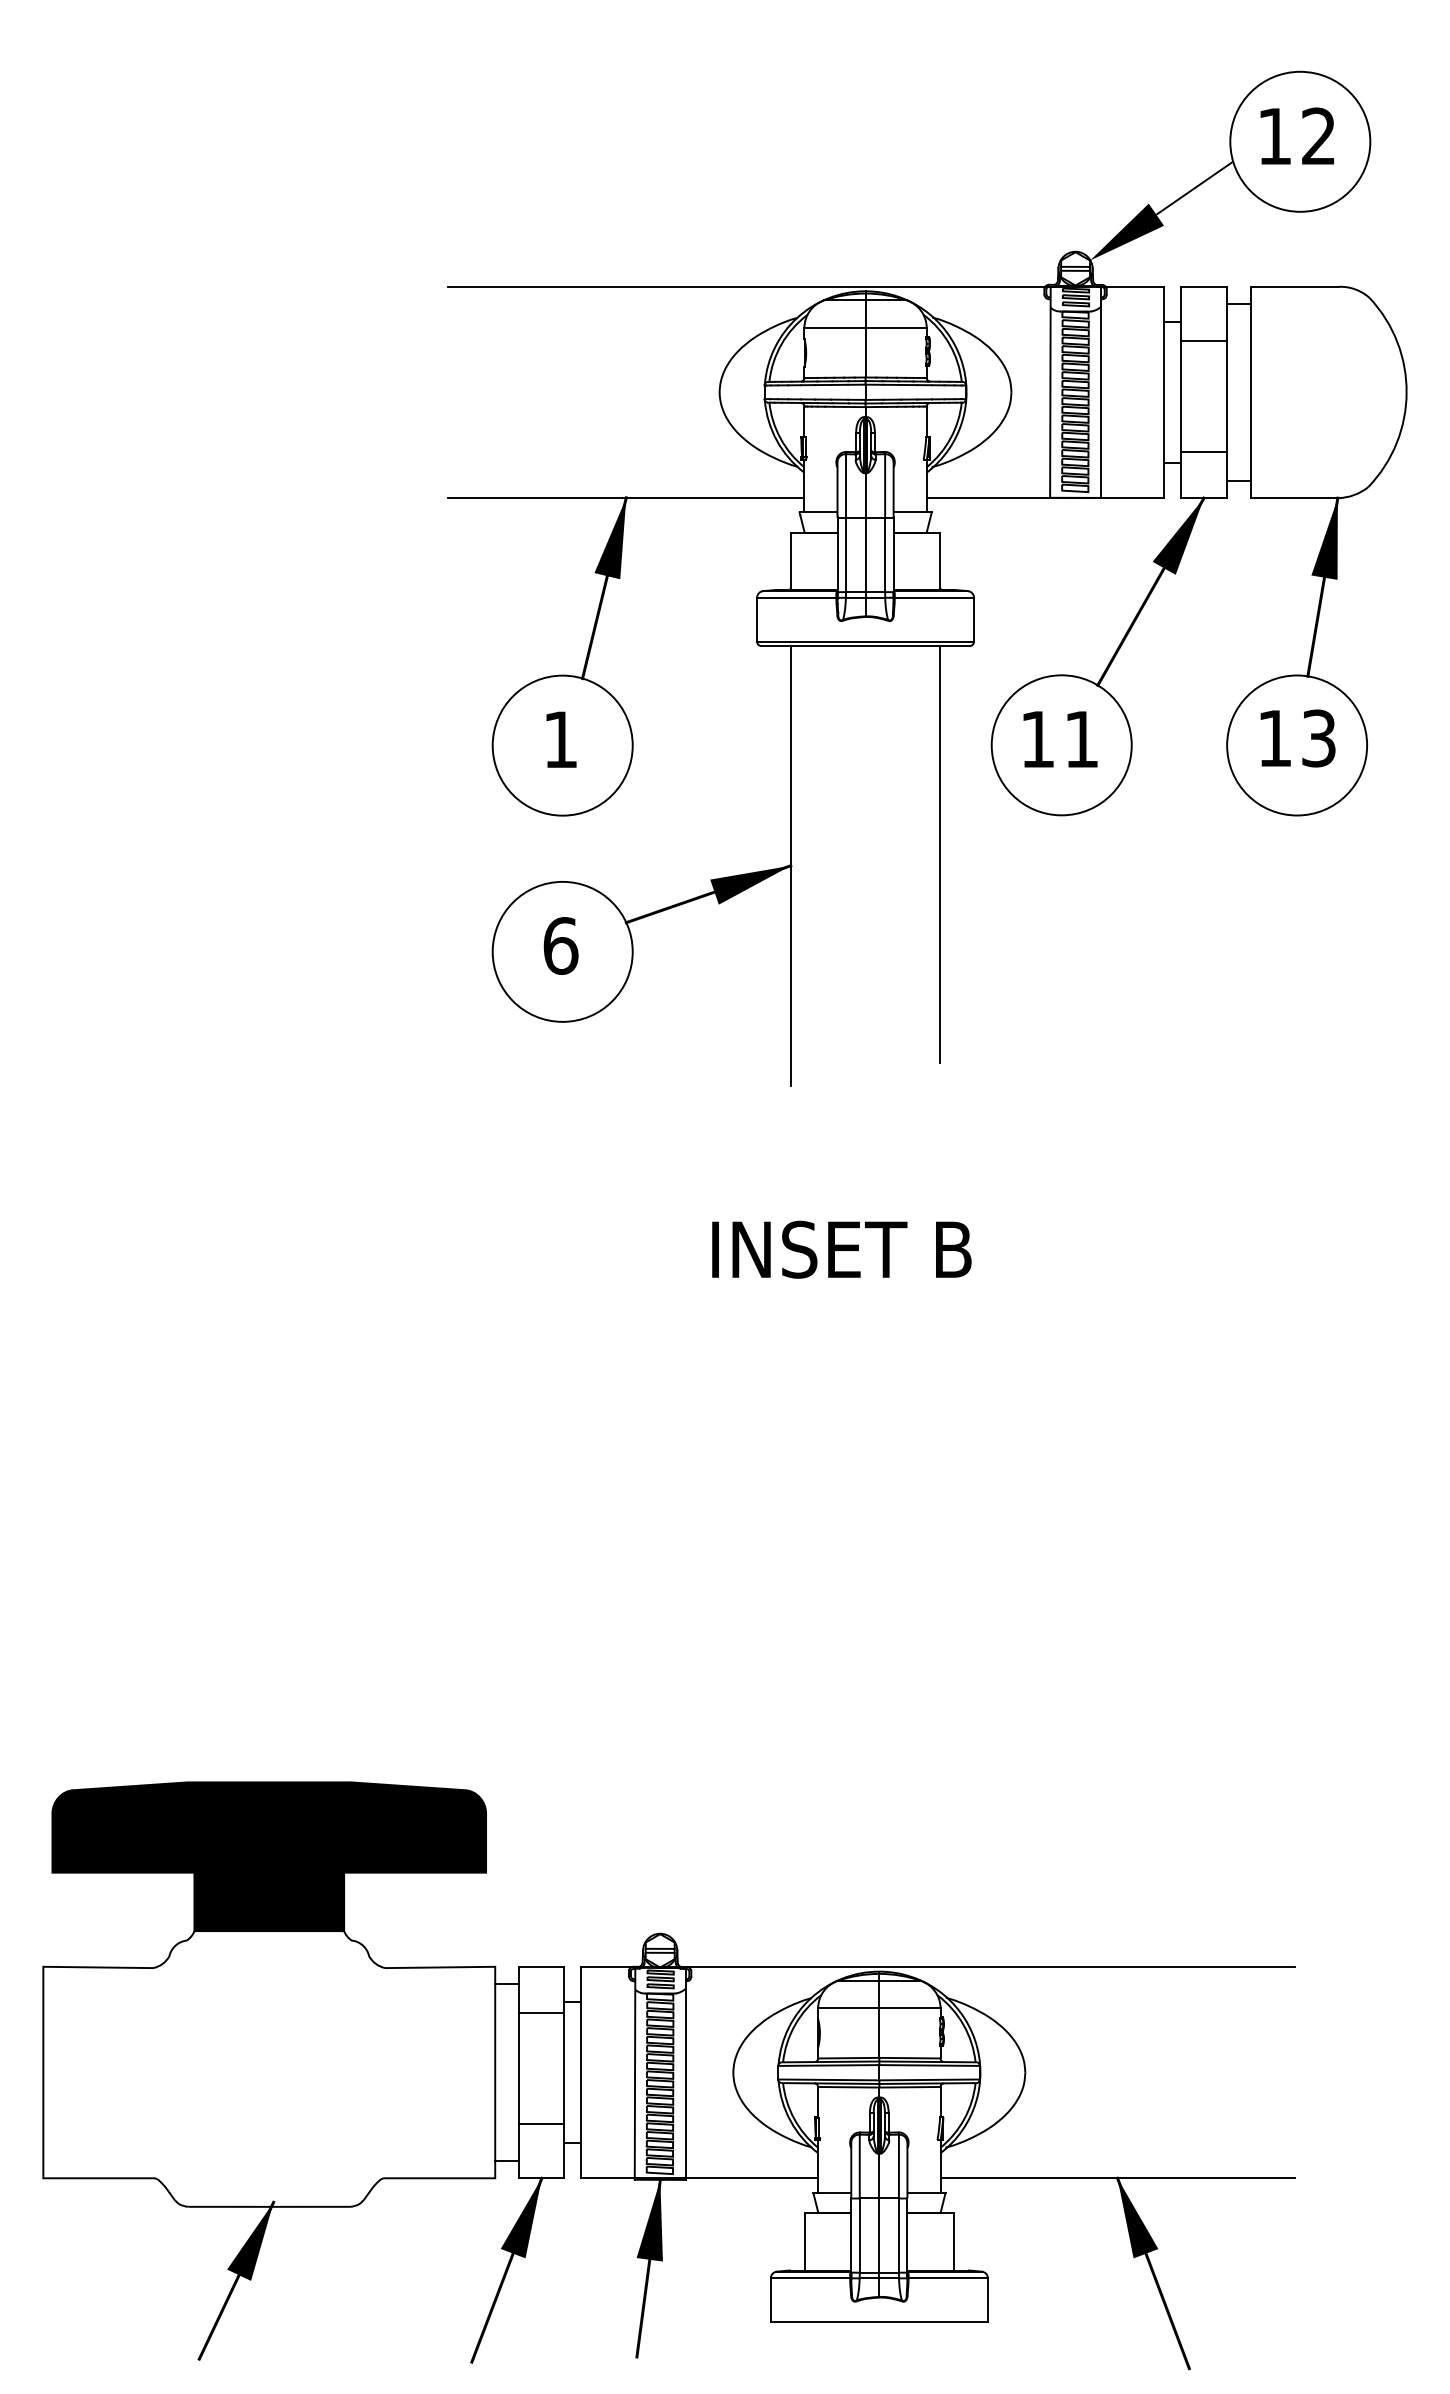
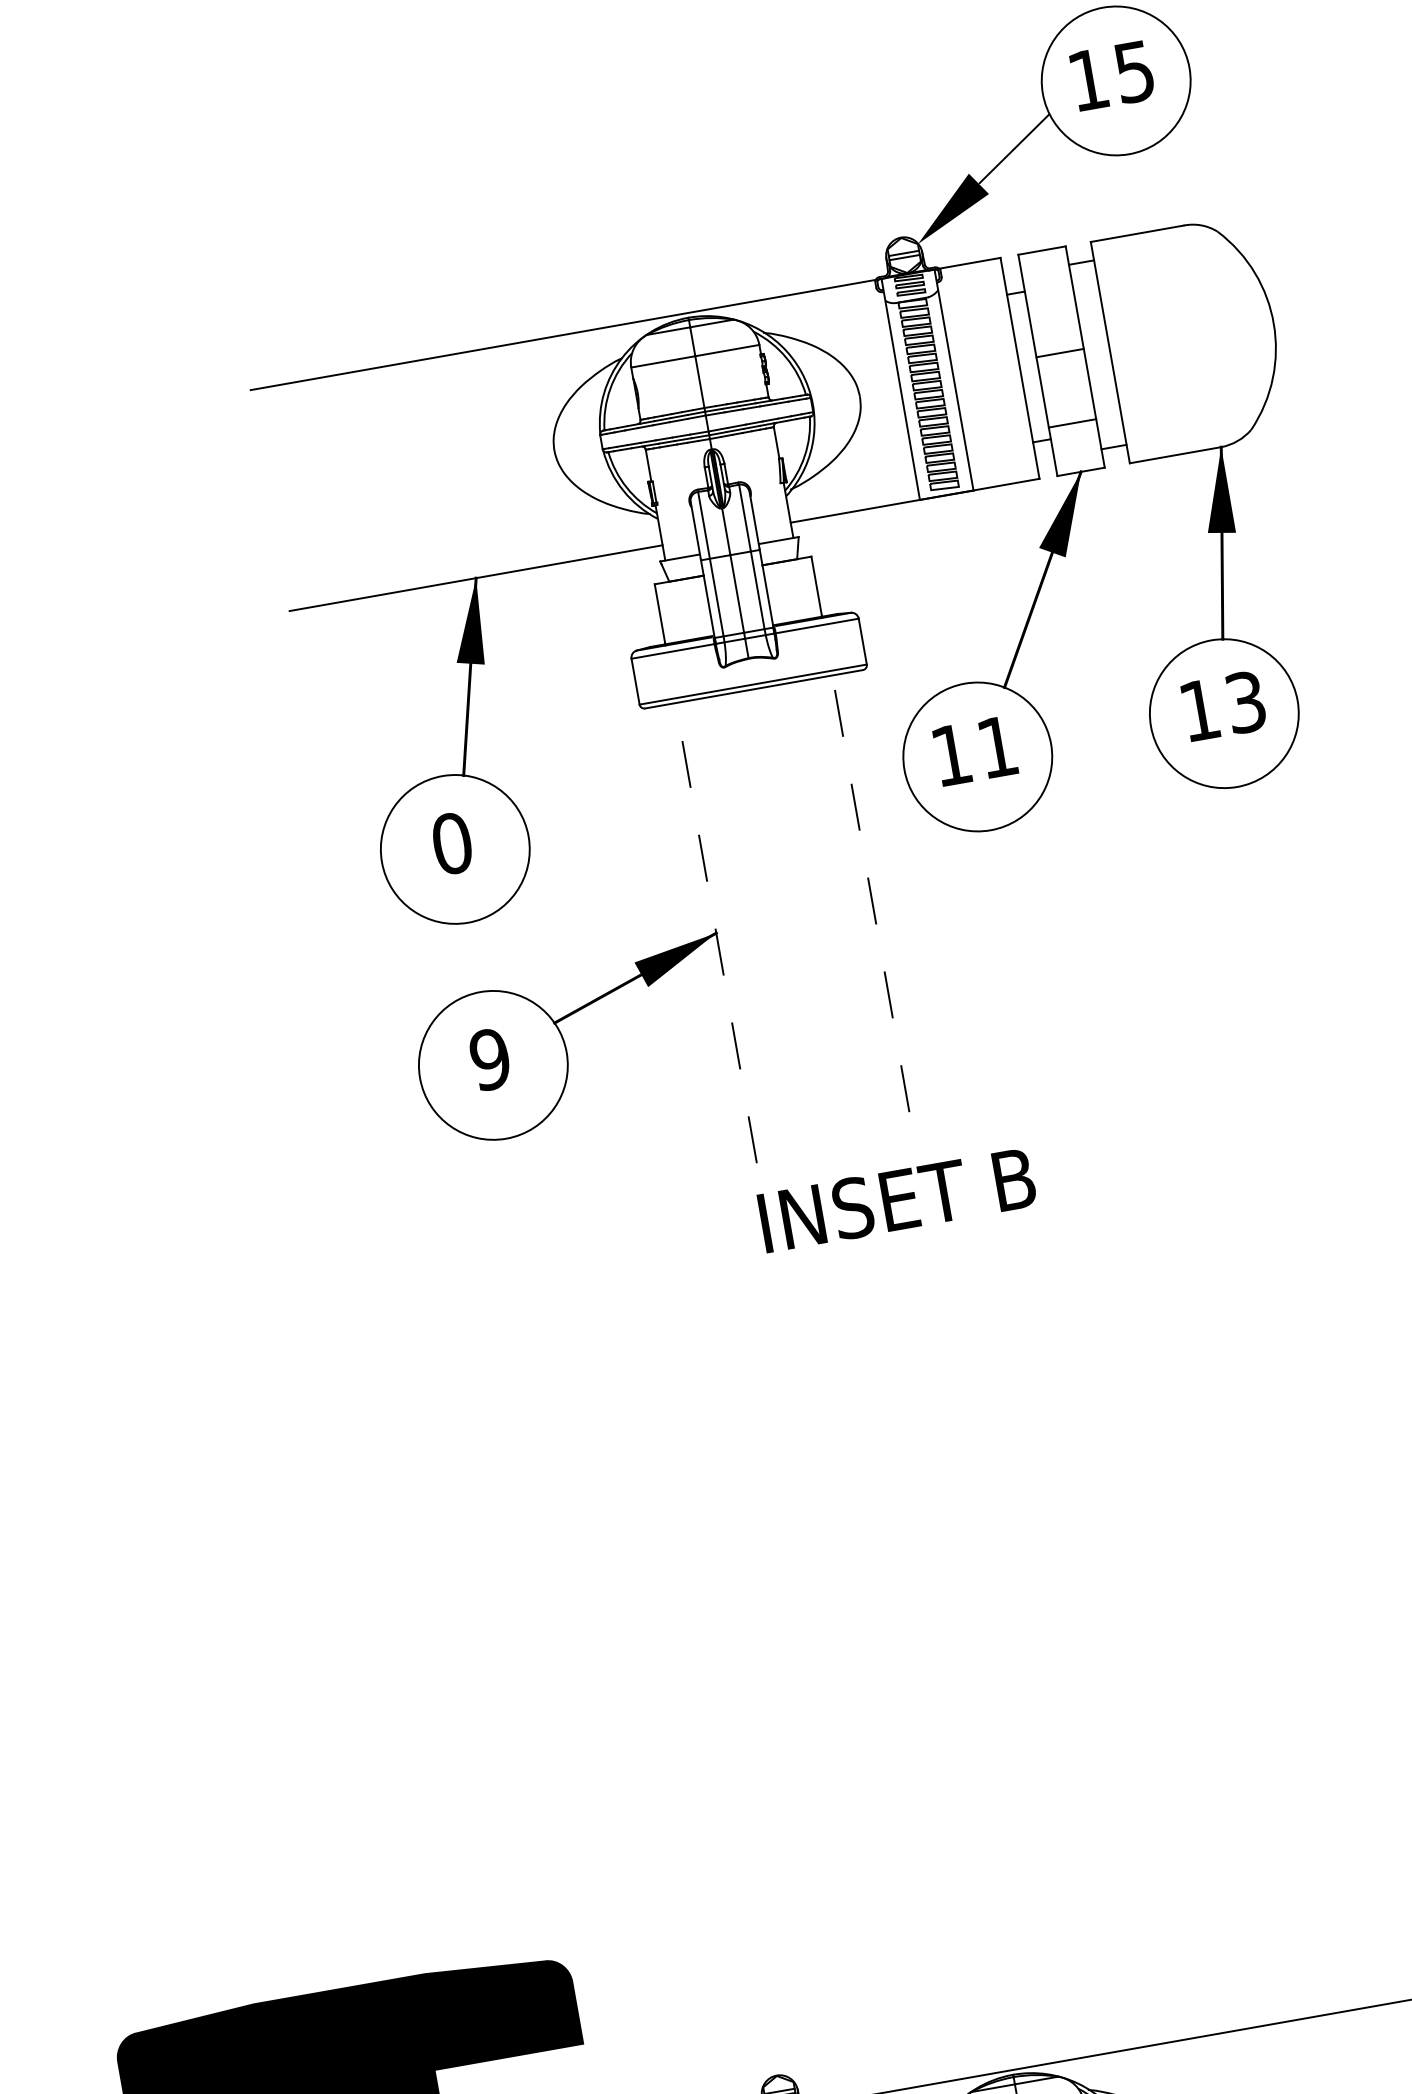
text: (1318, 136) -> (1134, 72), 12 -> 15
line: (1203, 340) -> (1059, 352), moved
text: (560, 739) -> (451, 843), 1 -> 0
line: (940, 854) -> (871, 893), solid -> dashed
line: (790, 865) -> (715, 932), solid -> dashed
text: (560, 945) -> (489, 1059), 6 -> 9
text: (841, 1249) -> (896, 1200), moved

